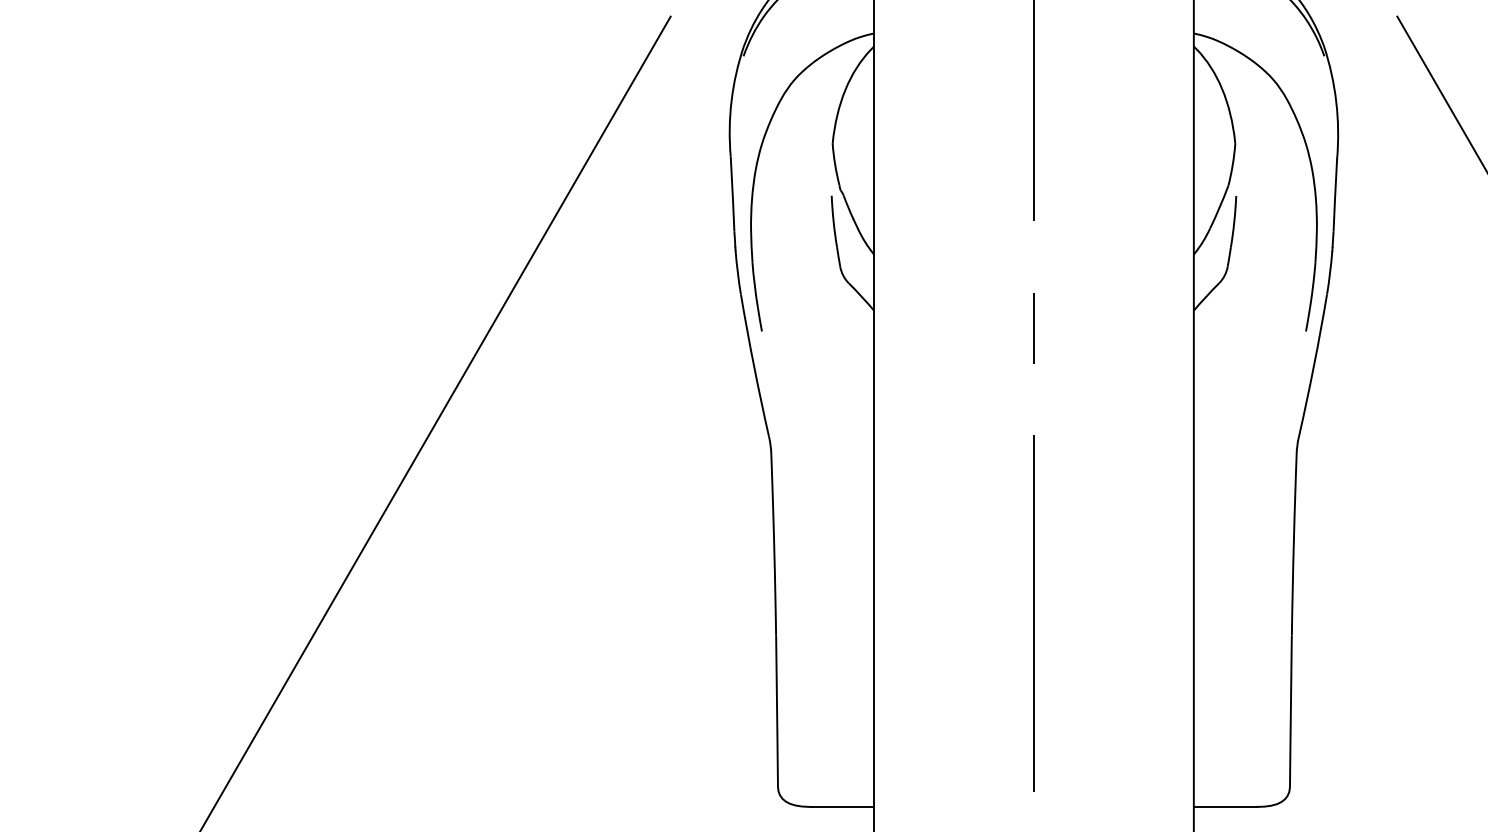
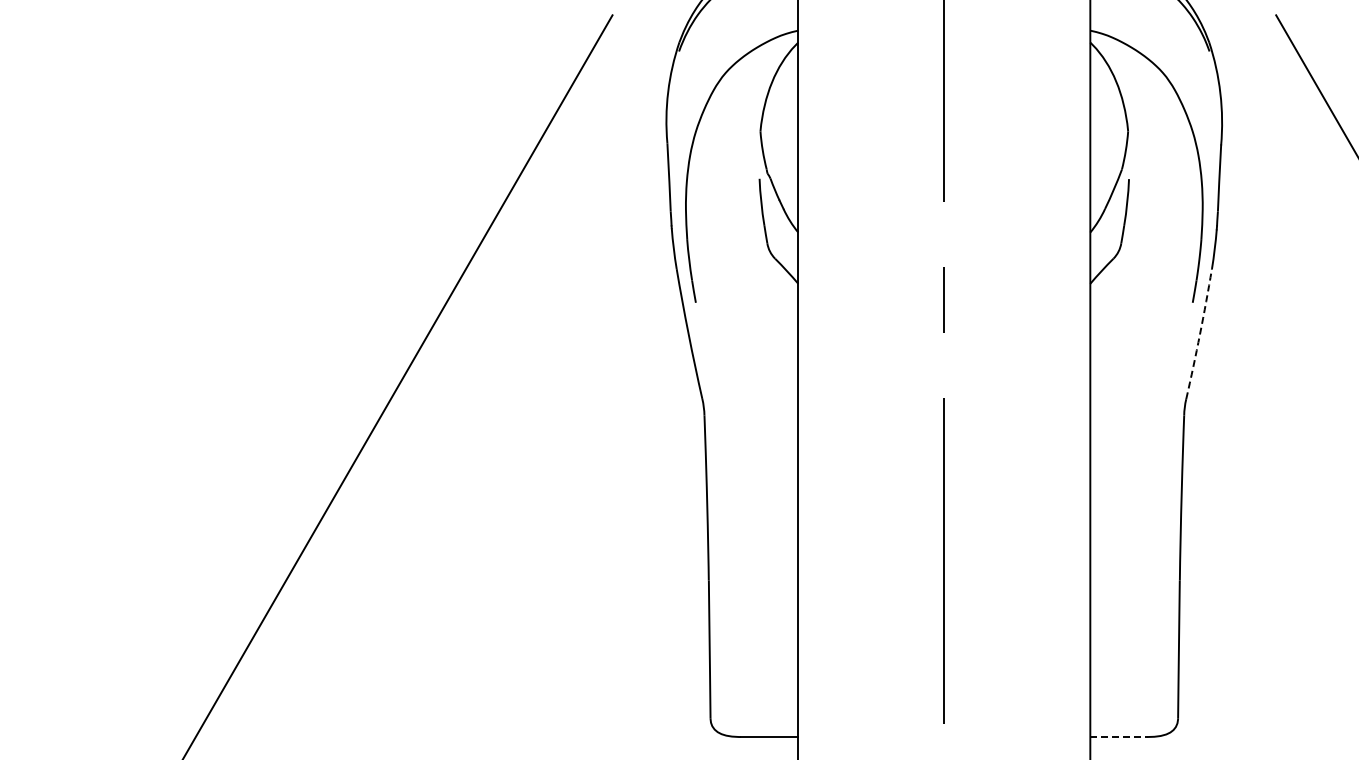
arc: (1314, 366) -> (1200, 334), solid -> dashed
line: (1225, 807) -> (1119, 737), solid -> dashed

